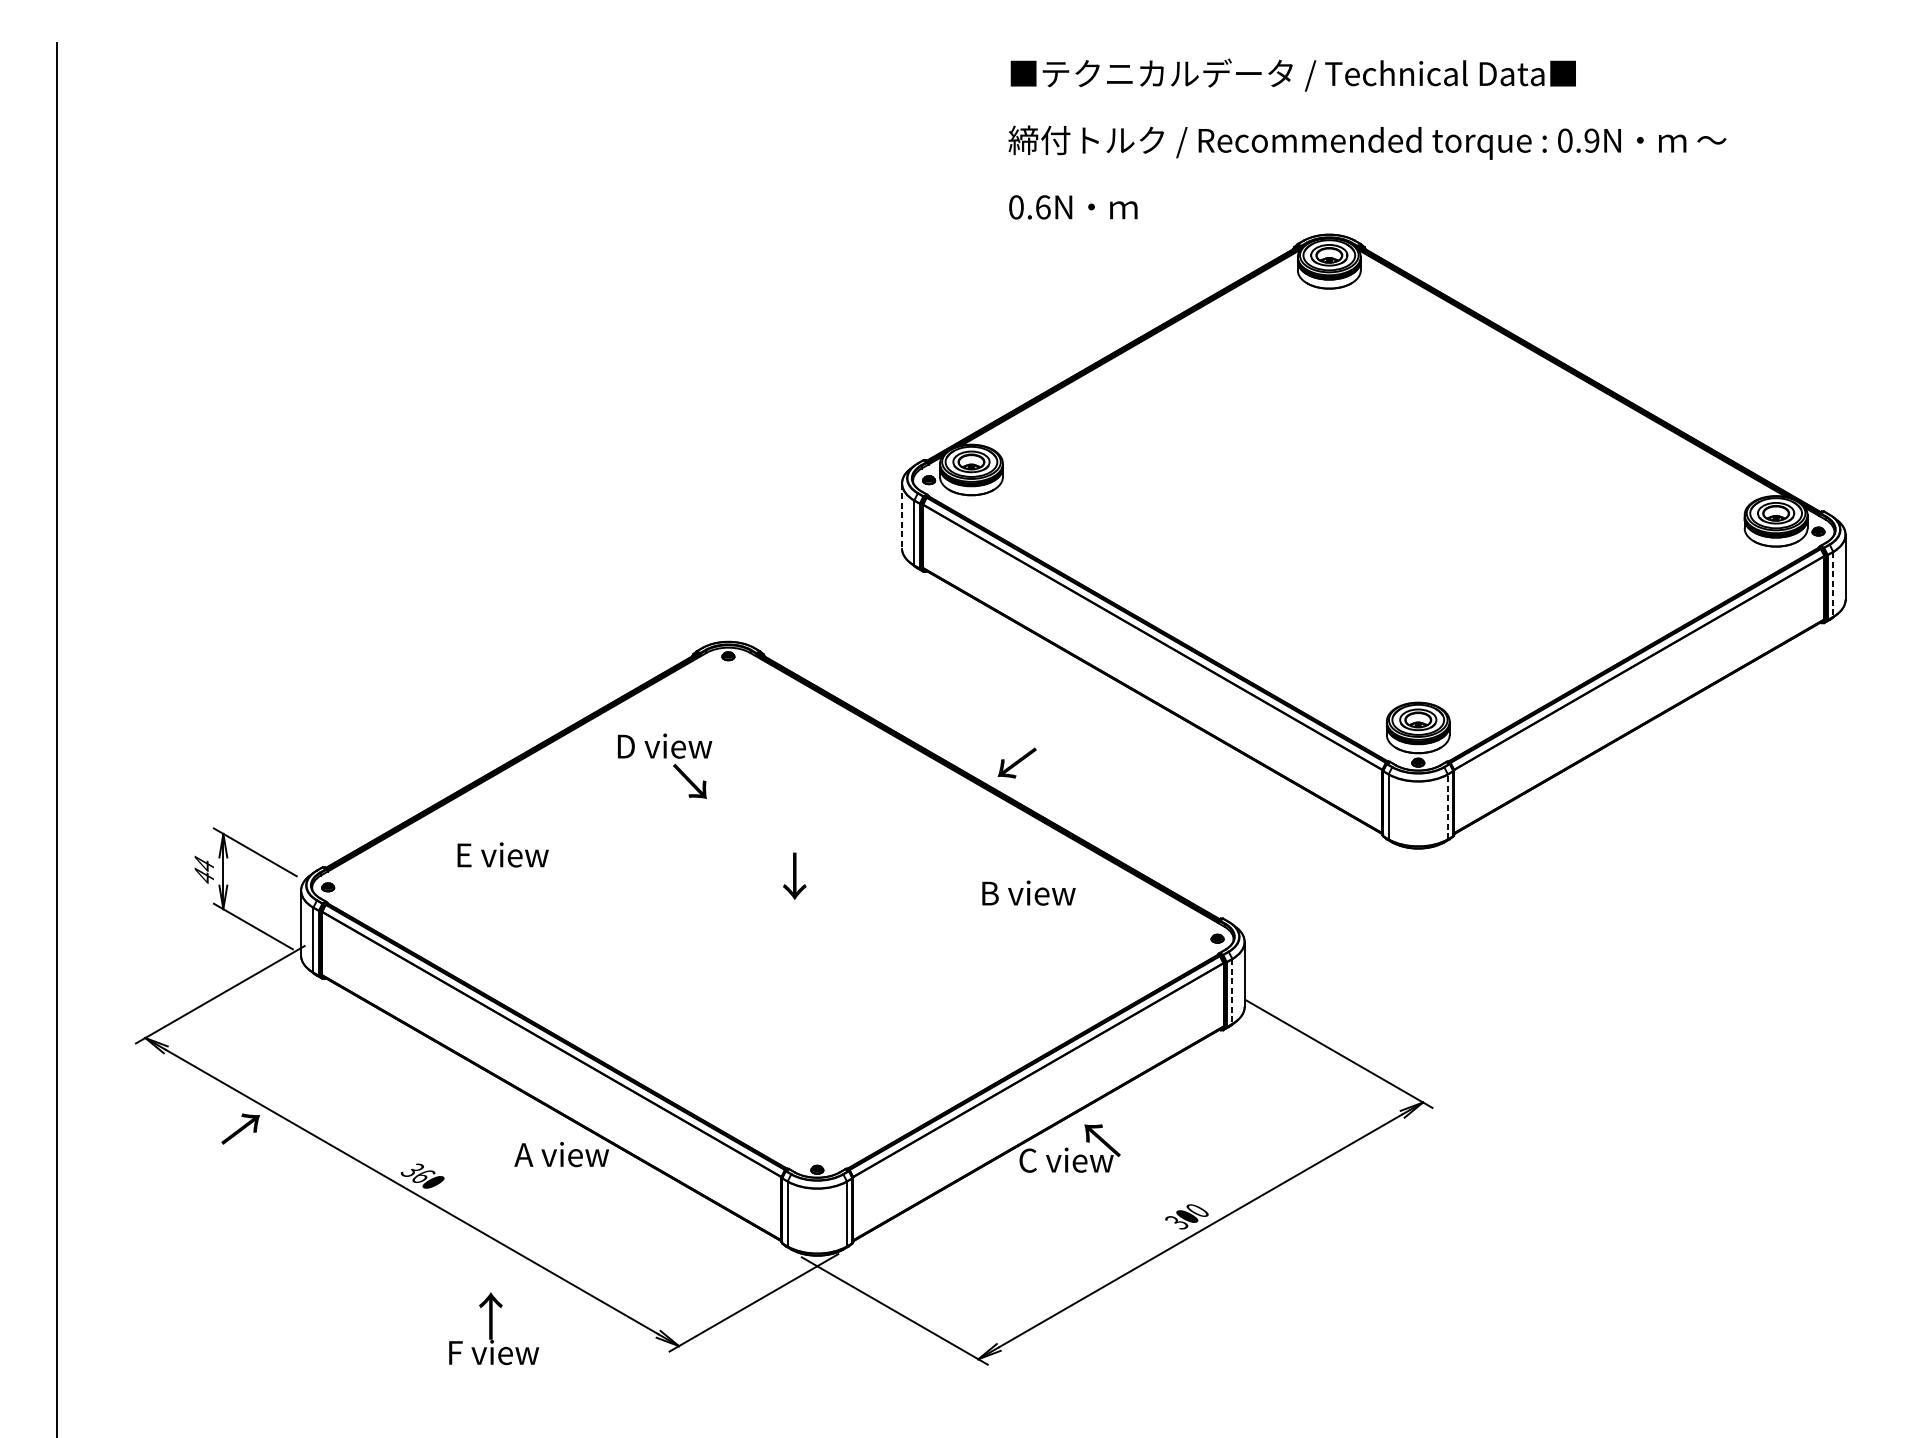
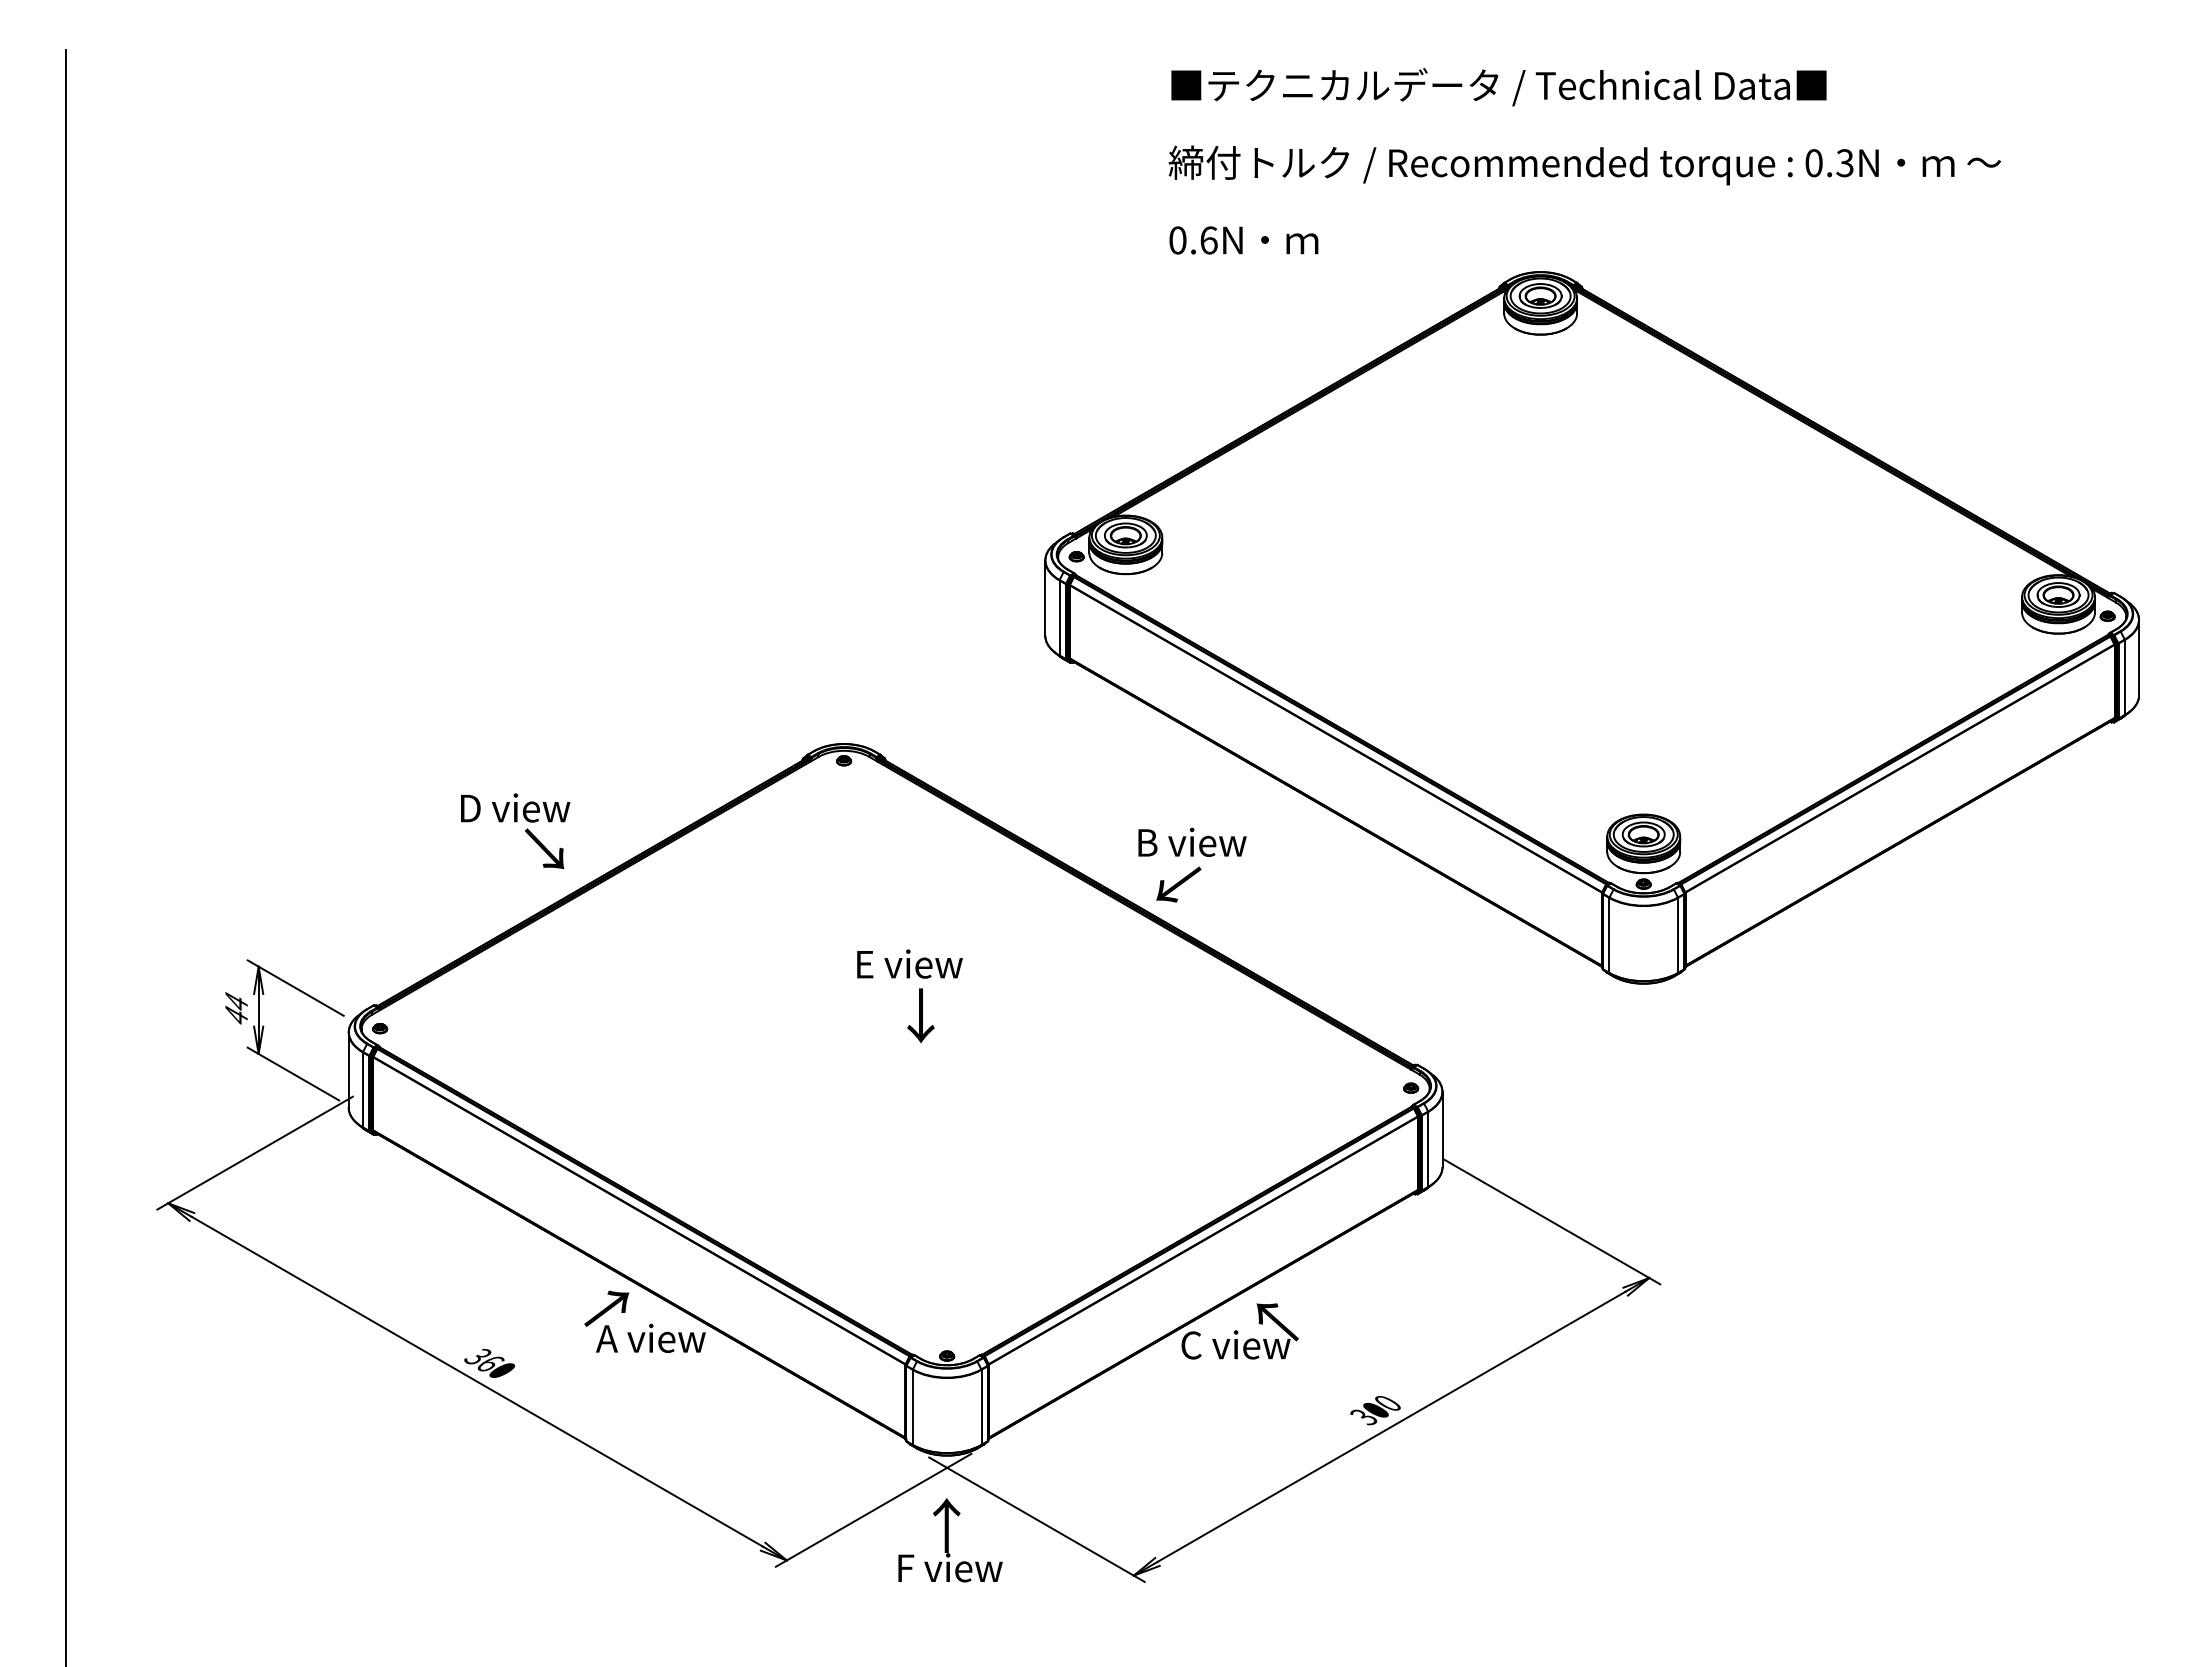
text: (1591, 140) -> (1844, 163), 0.9N -> 0.3N
line: (902, 516) -> (1045, 598), dashed -> solid
line: (1833, 584) -> (2124, 677), dashed -> solid
text: (664, 766) -> (515, 831), moved
line: (1448, 806) -> (1678, 934), dashed -> solid
text: (502, 854) -> (909, 963), moved
text: (1028, 892) -> (1192, 841), moved
line: (1232, 991) -> (1428, 1149), dashed -> solid
text: (240, 1128) -> (606, 1308), moved
text: (494, 1328) -> (950, 1540), moved

